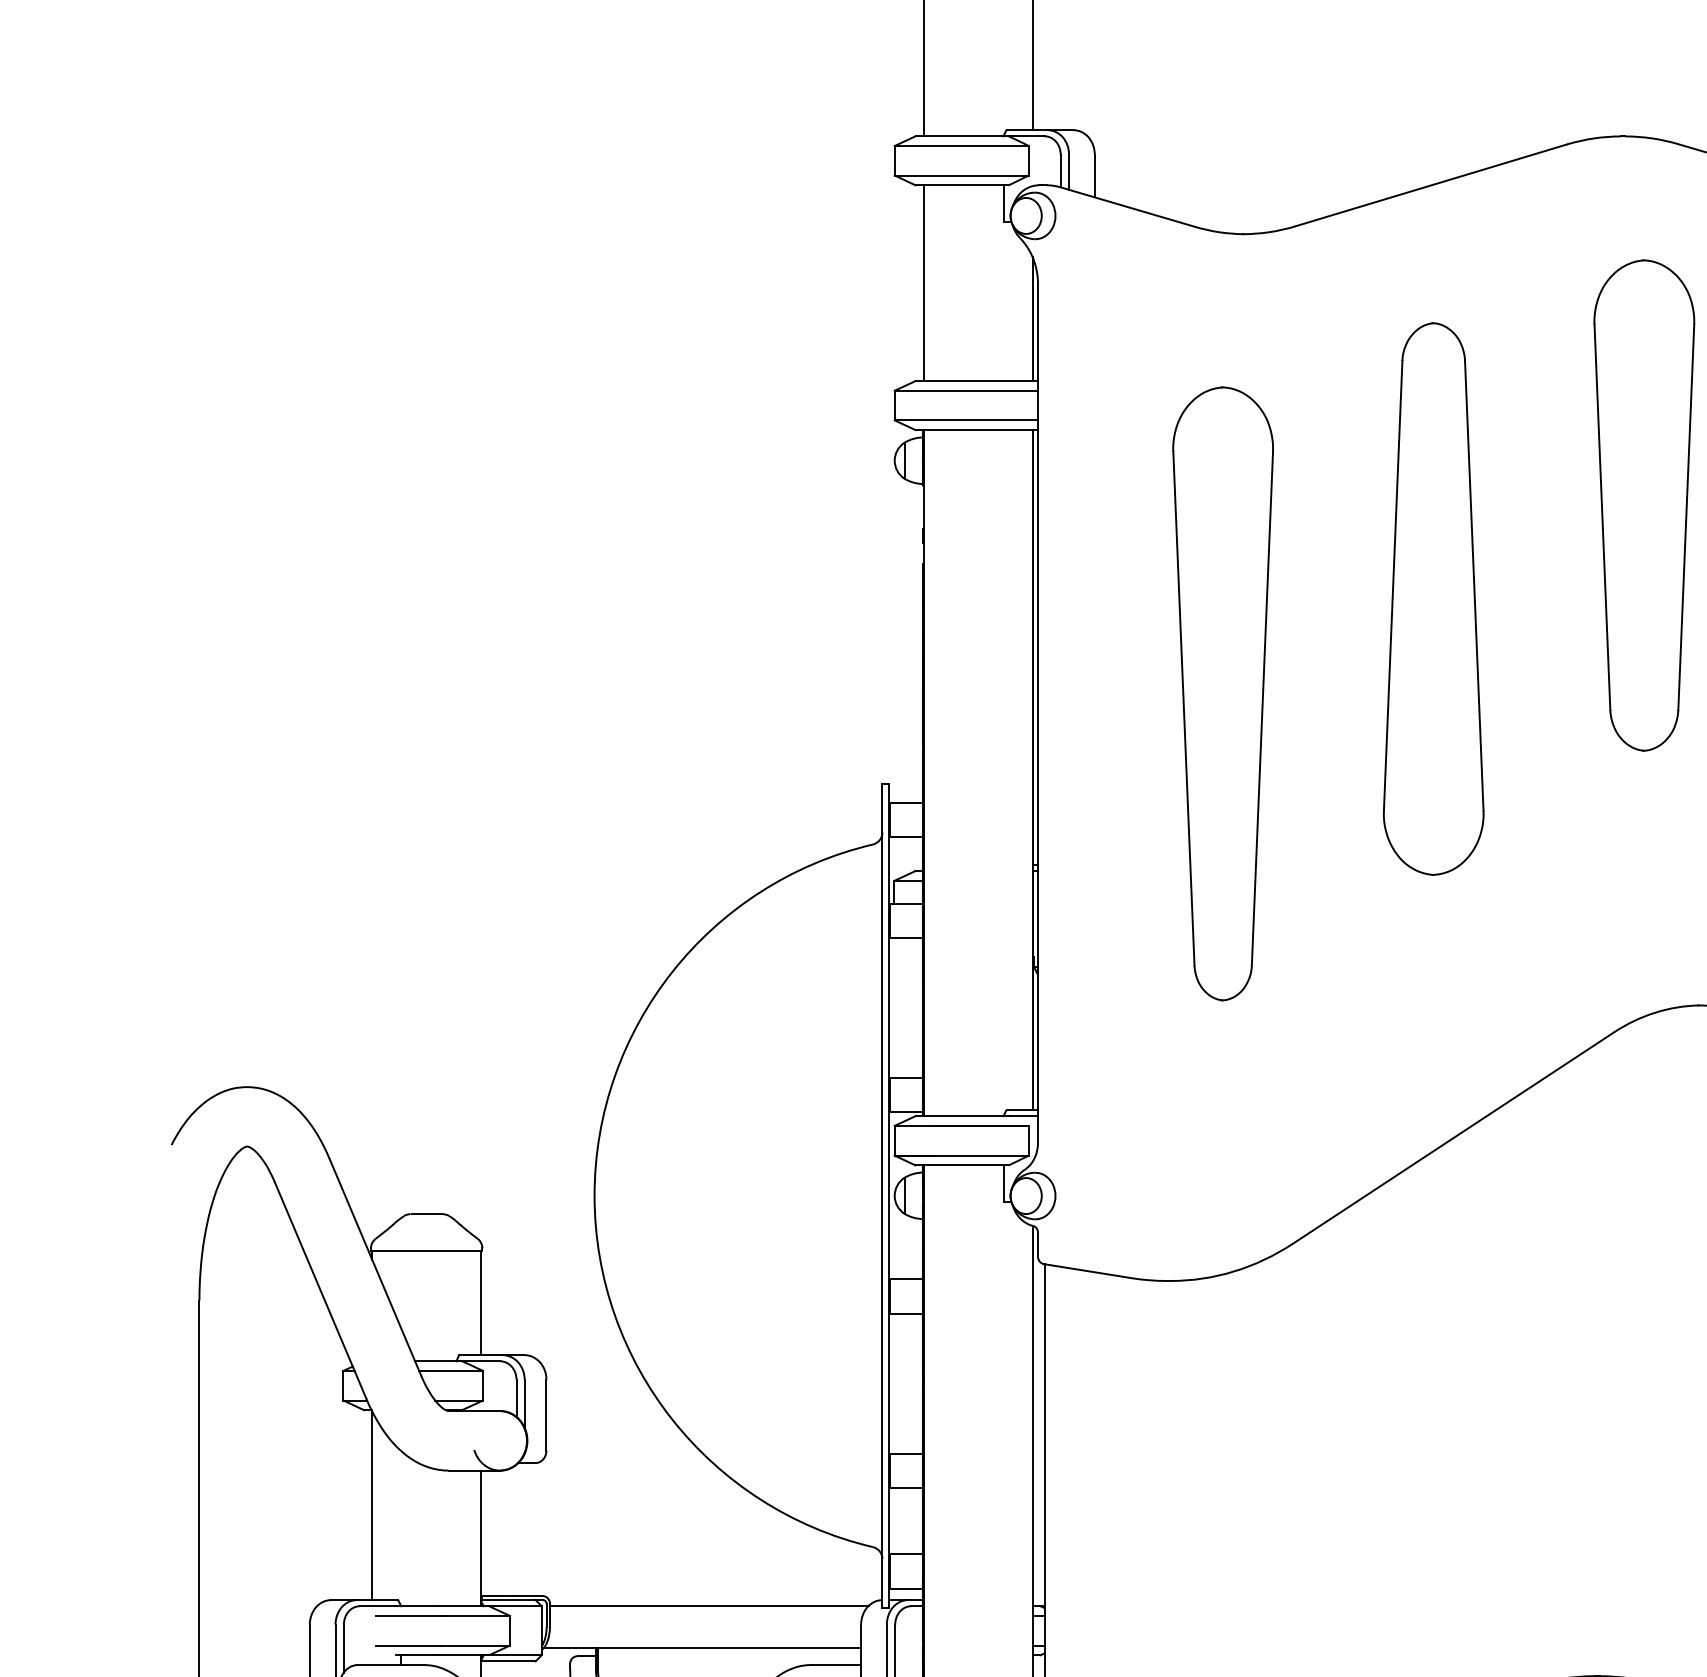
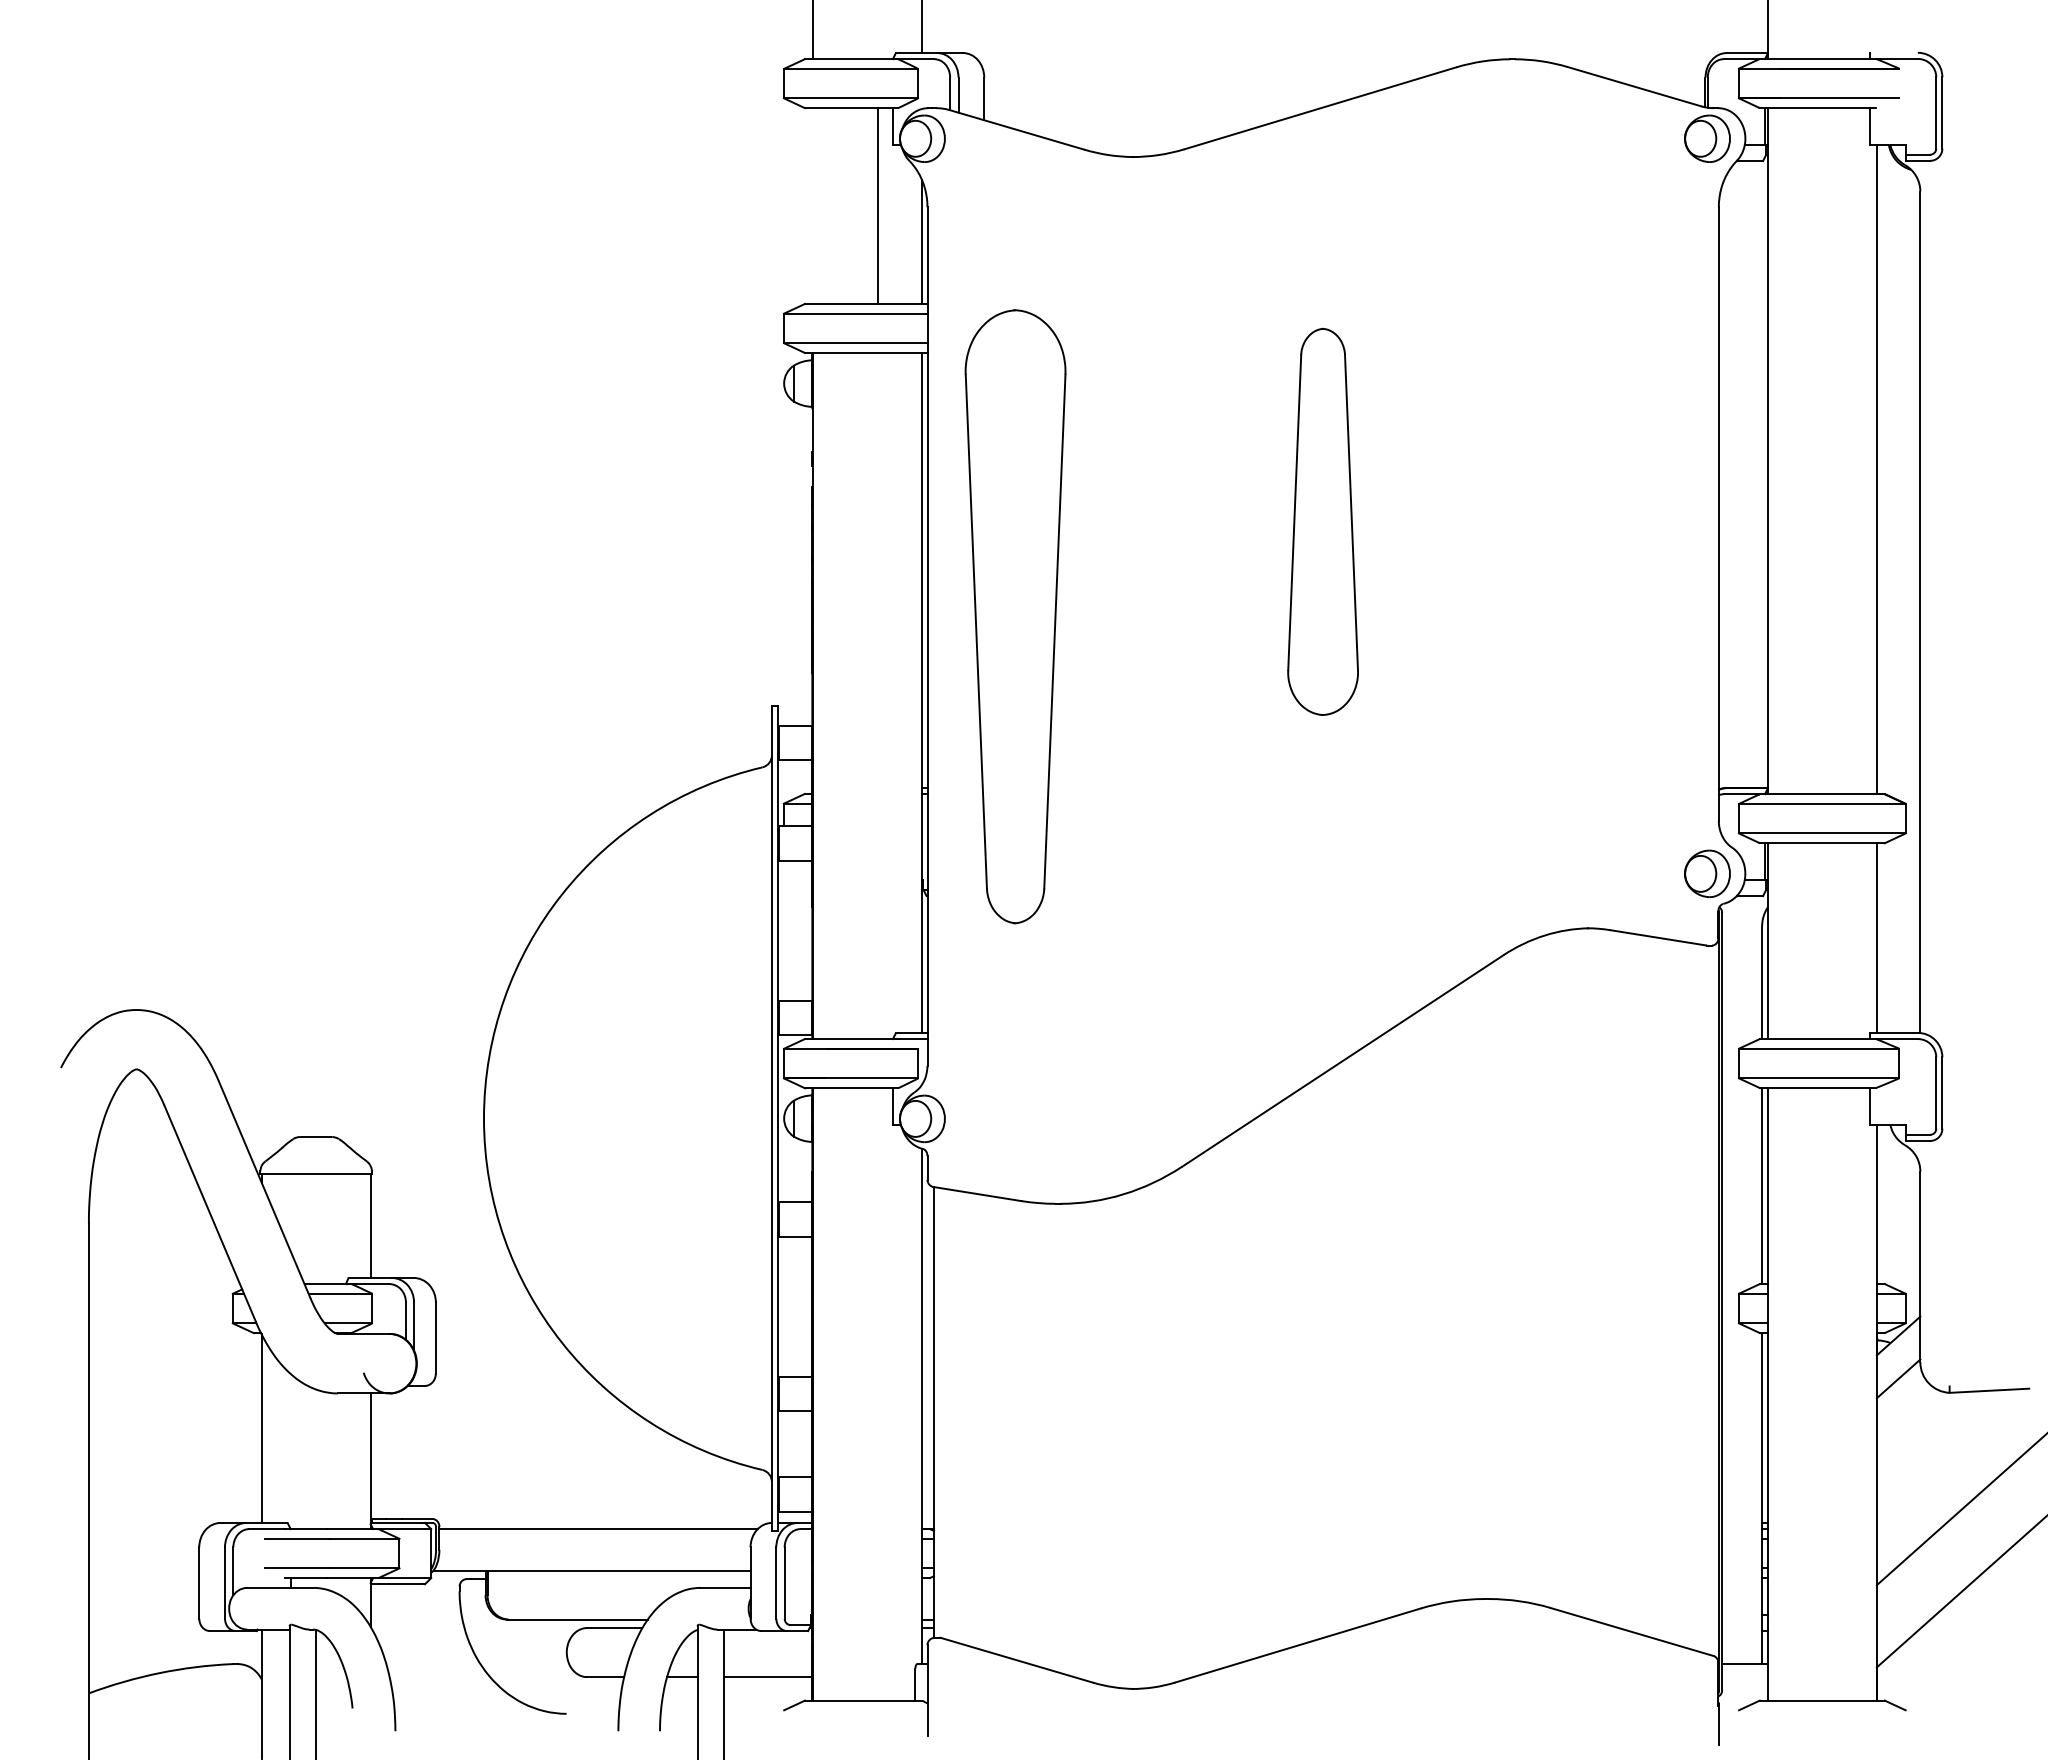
line: (923, 282) -> (877, 205), moved
part: (1644, 505) -> (1533, 428), removed
part: (1433, 598) -> (1322, 521), size x0.7
part: (1223, 693) -> (1015, 616), moved

